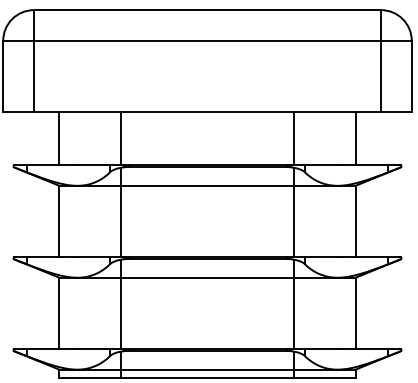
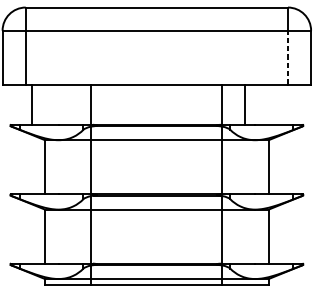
line: (381, 76) -> (288, 57), solid -> dashed
line: (59, 138) -> (32, 104), moved
line: (355, 138) -> (245, 104), moved

